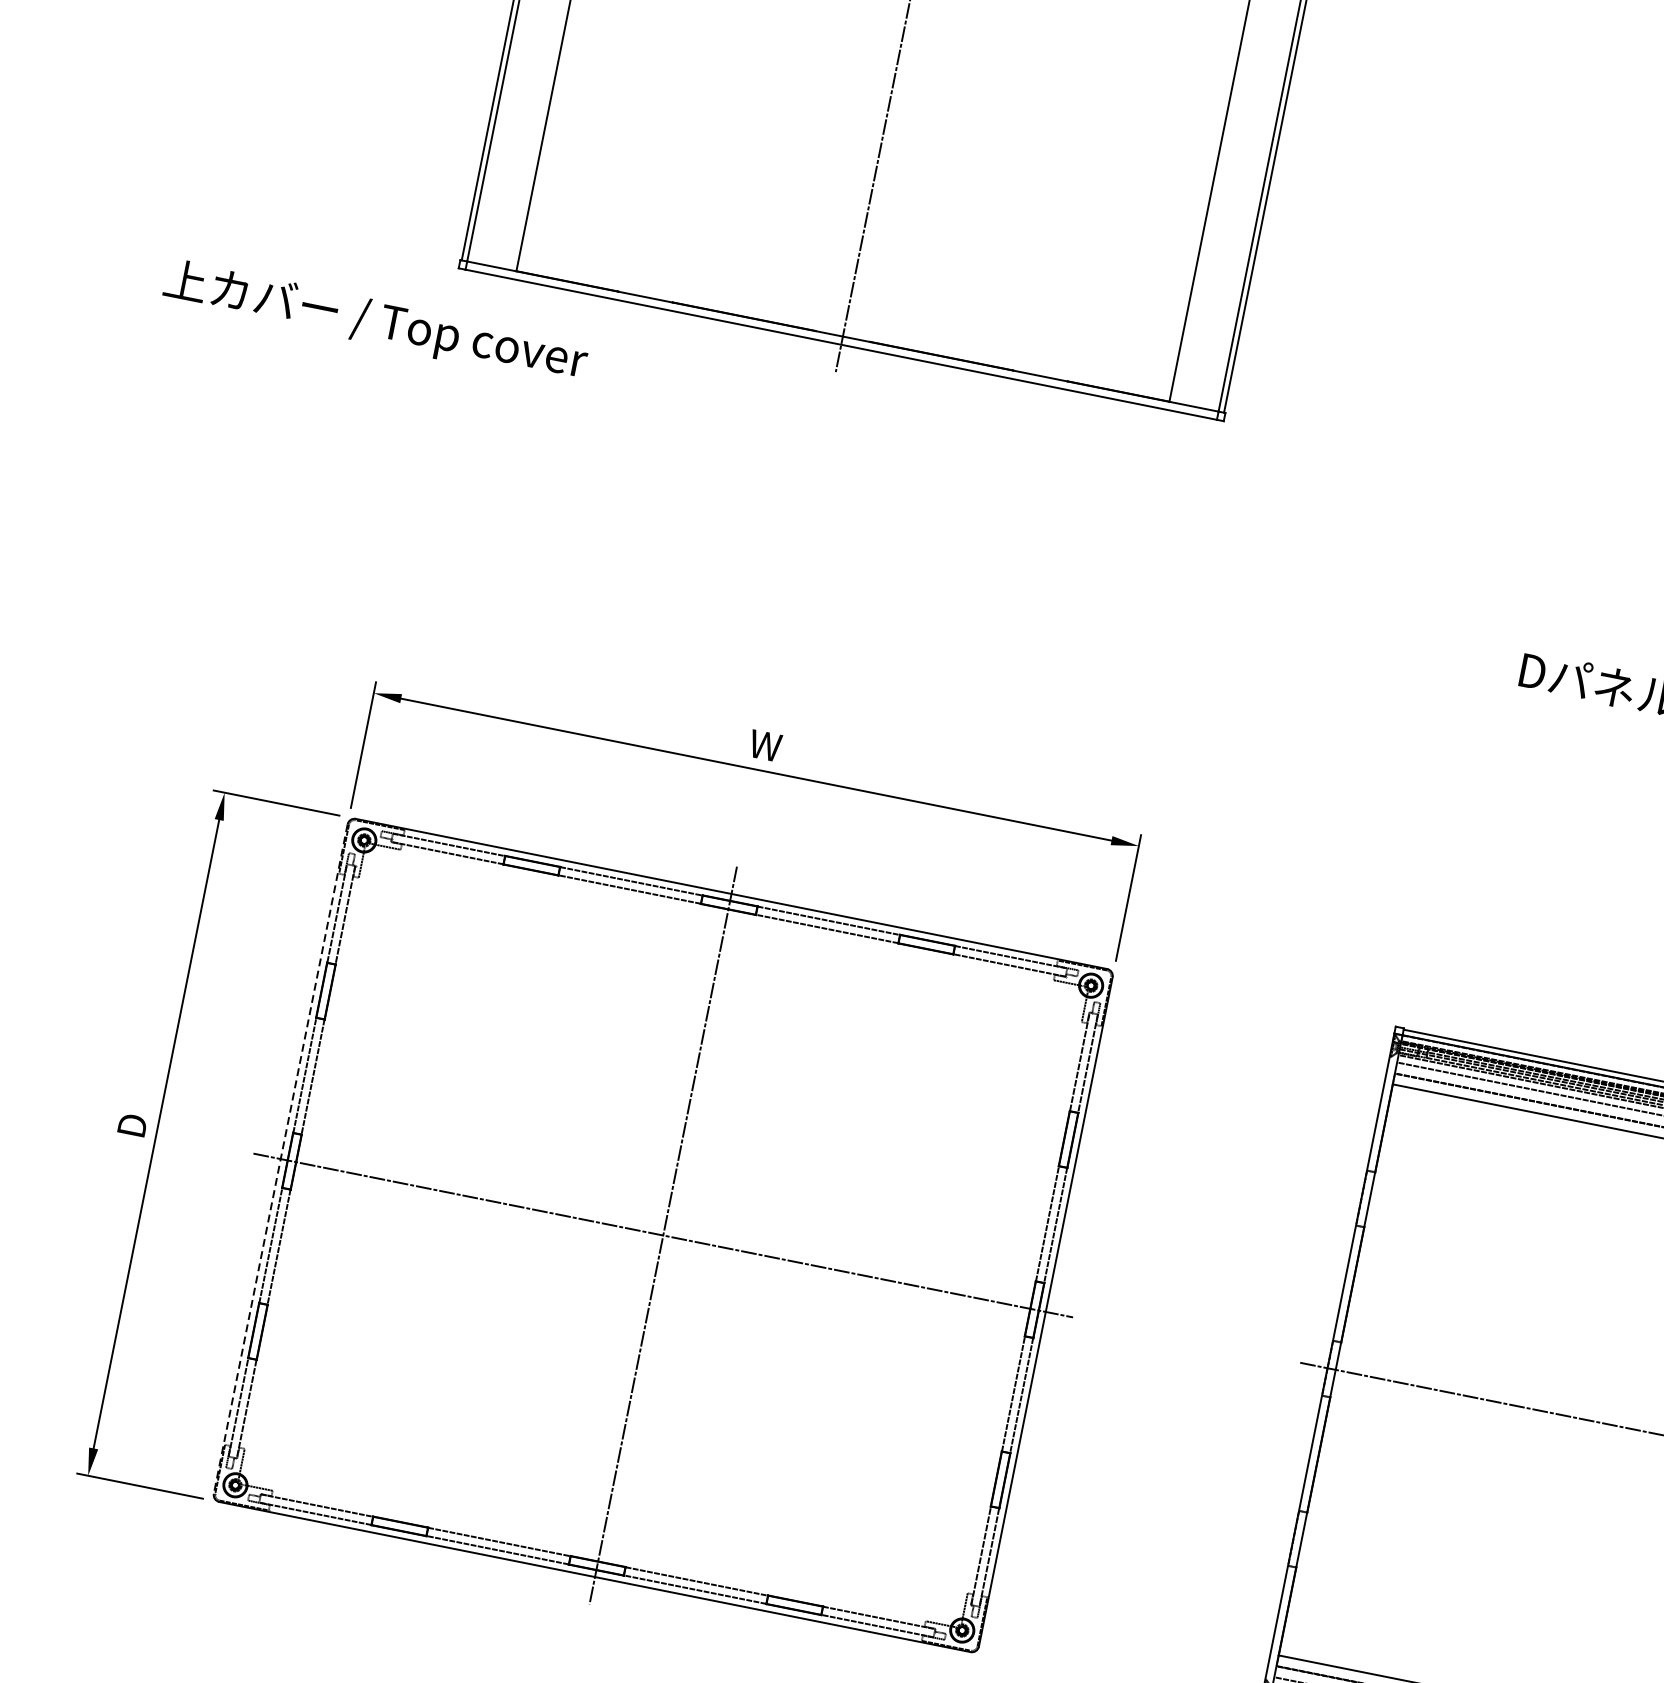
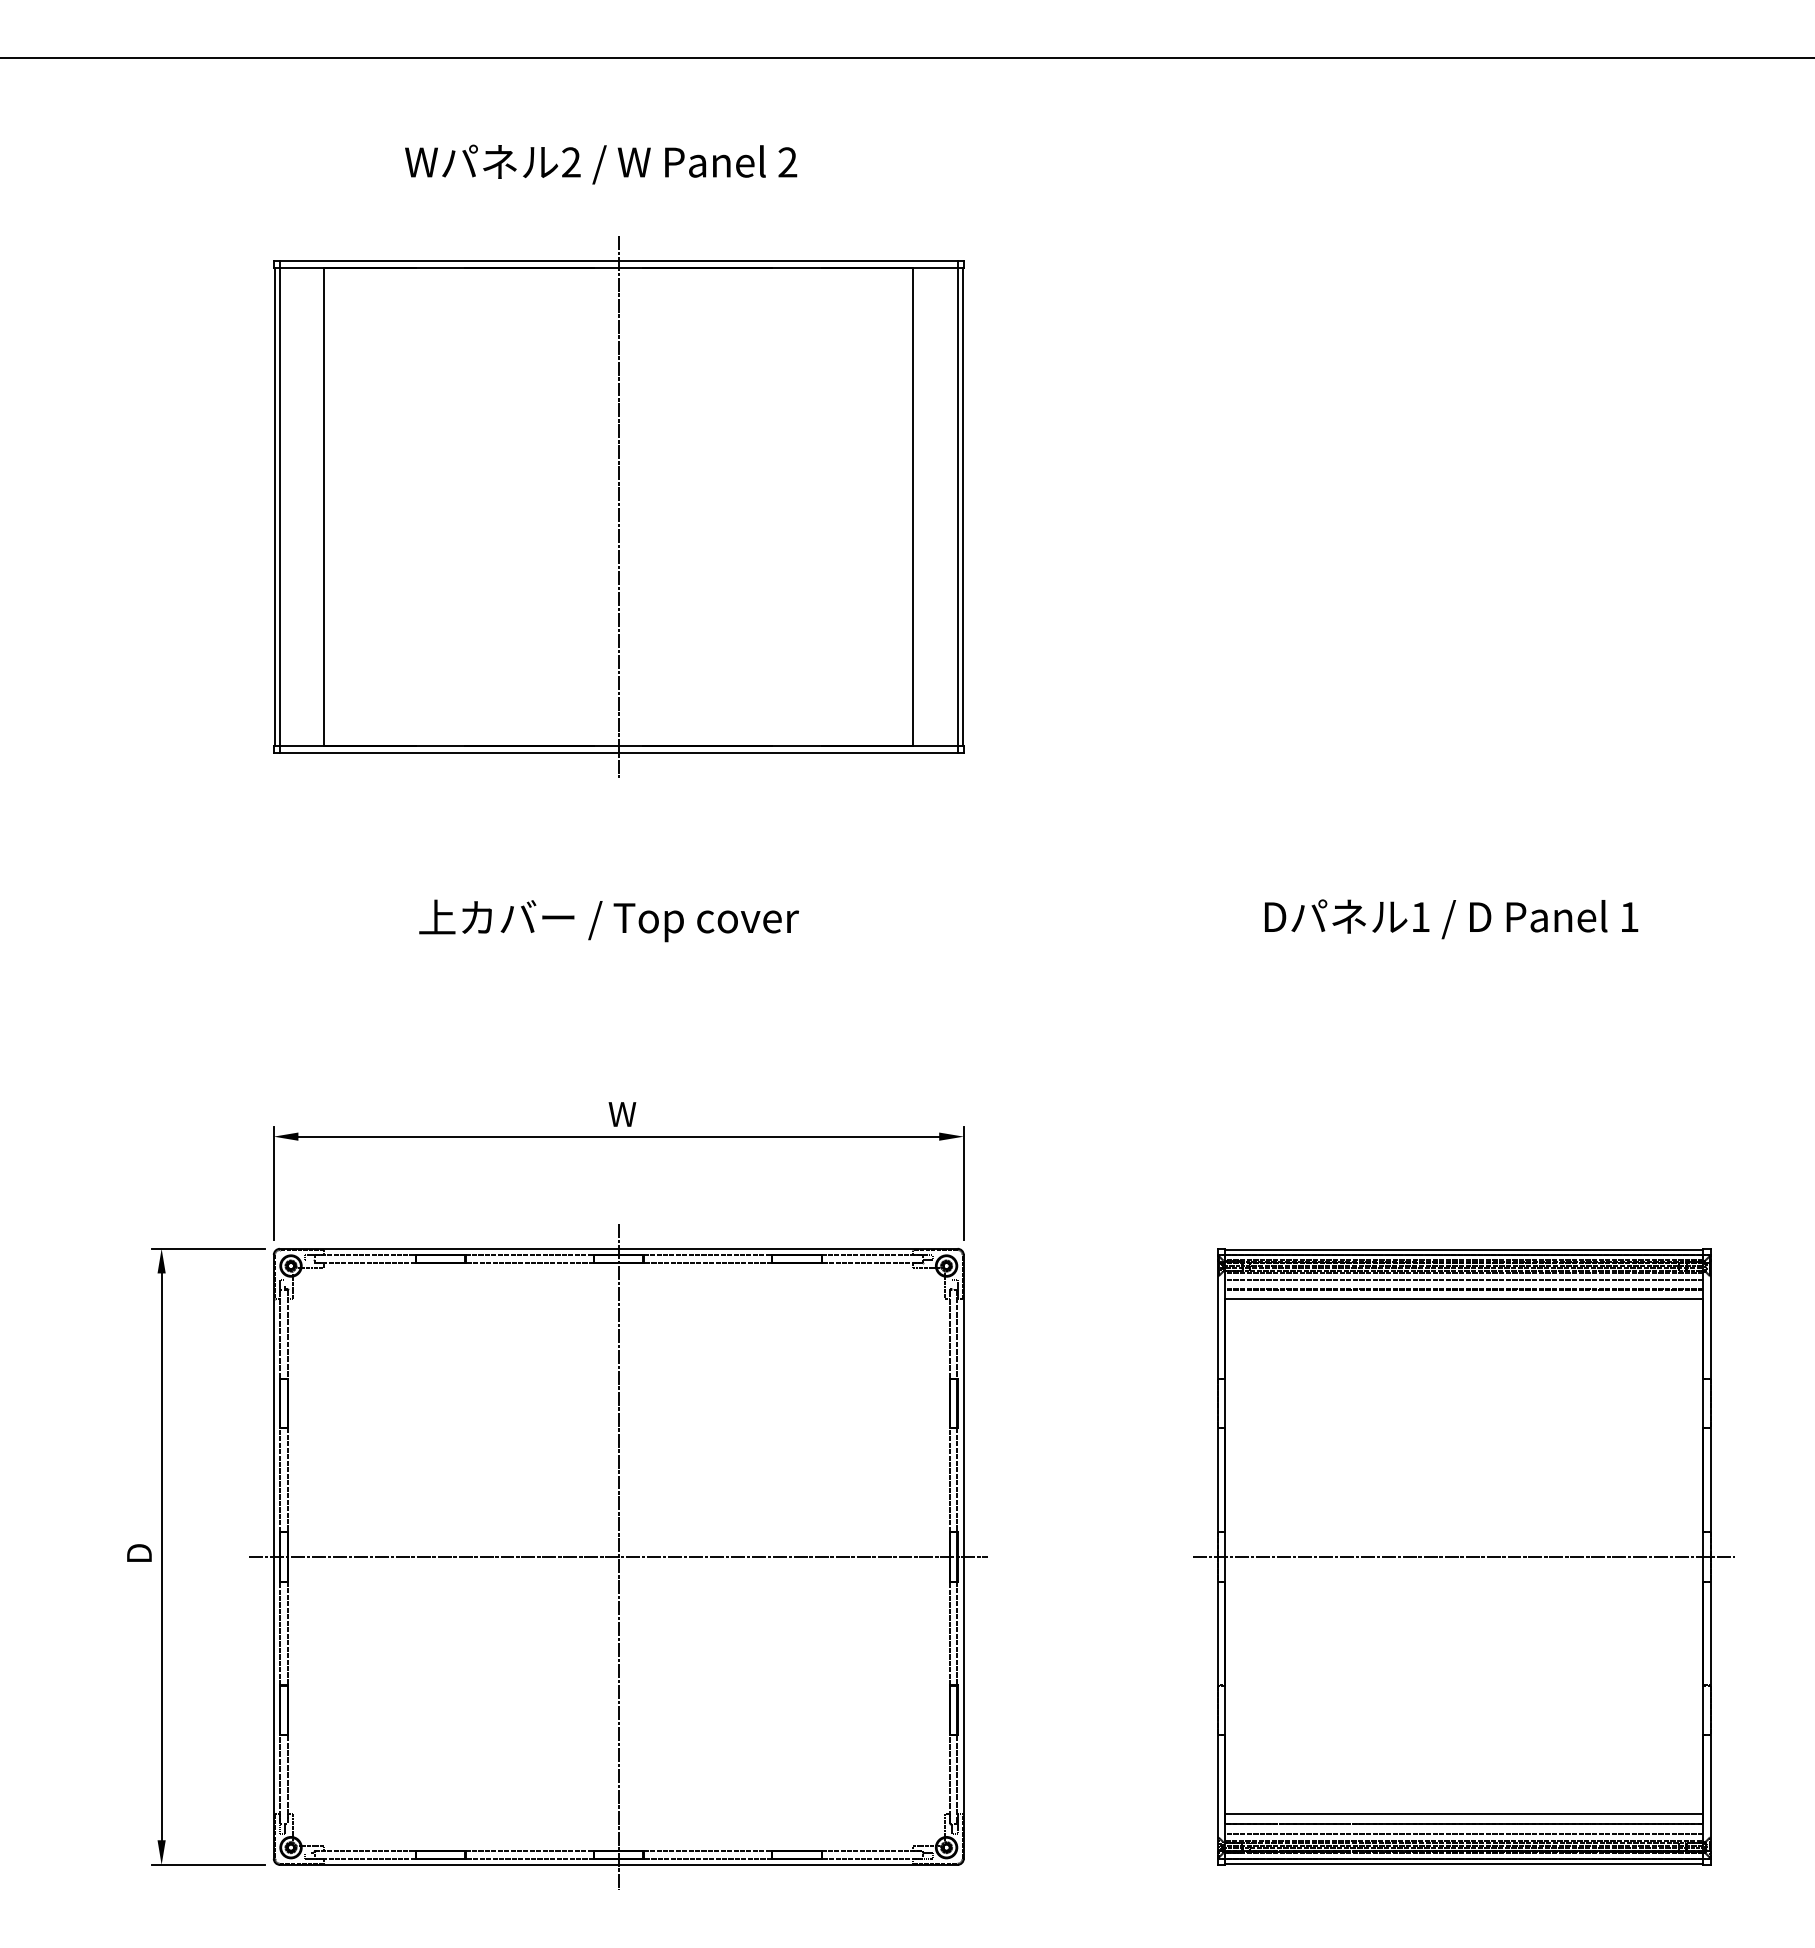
text: (376, 322) -> (609, 920), moved
line: (280, 1158) -> (273, 1556), dashed -> solid

